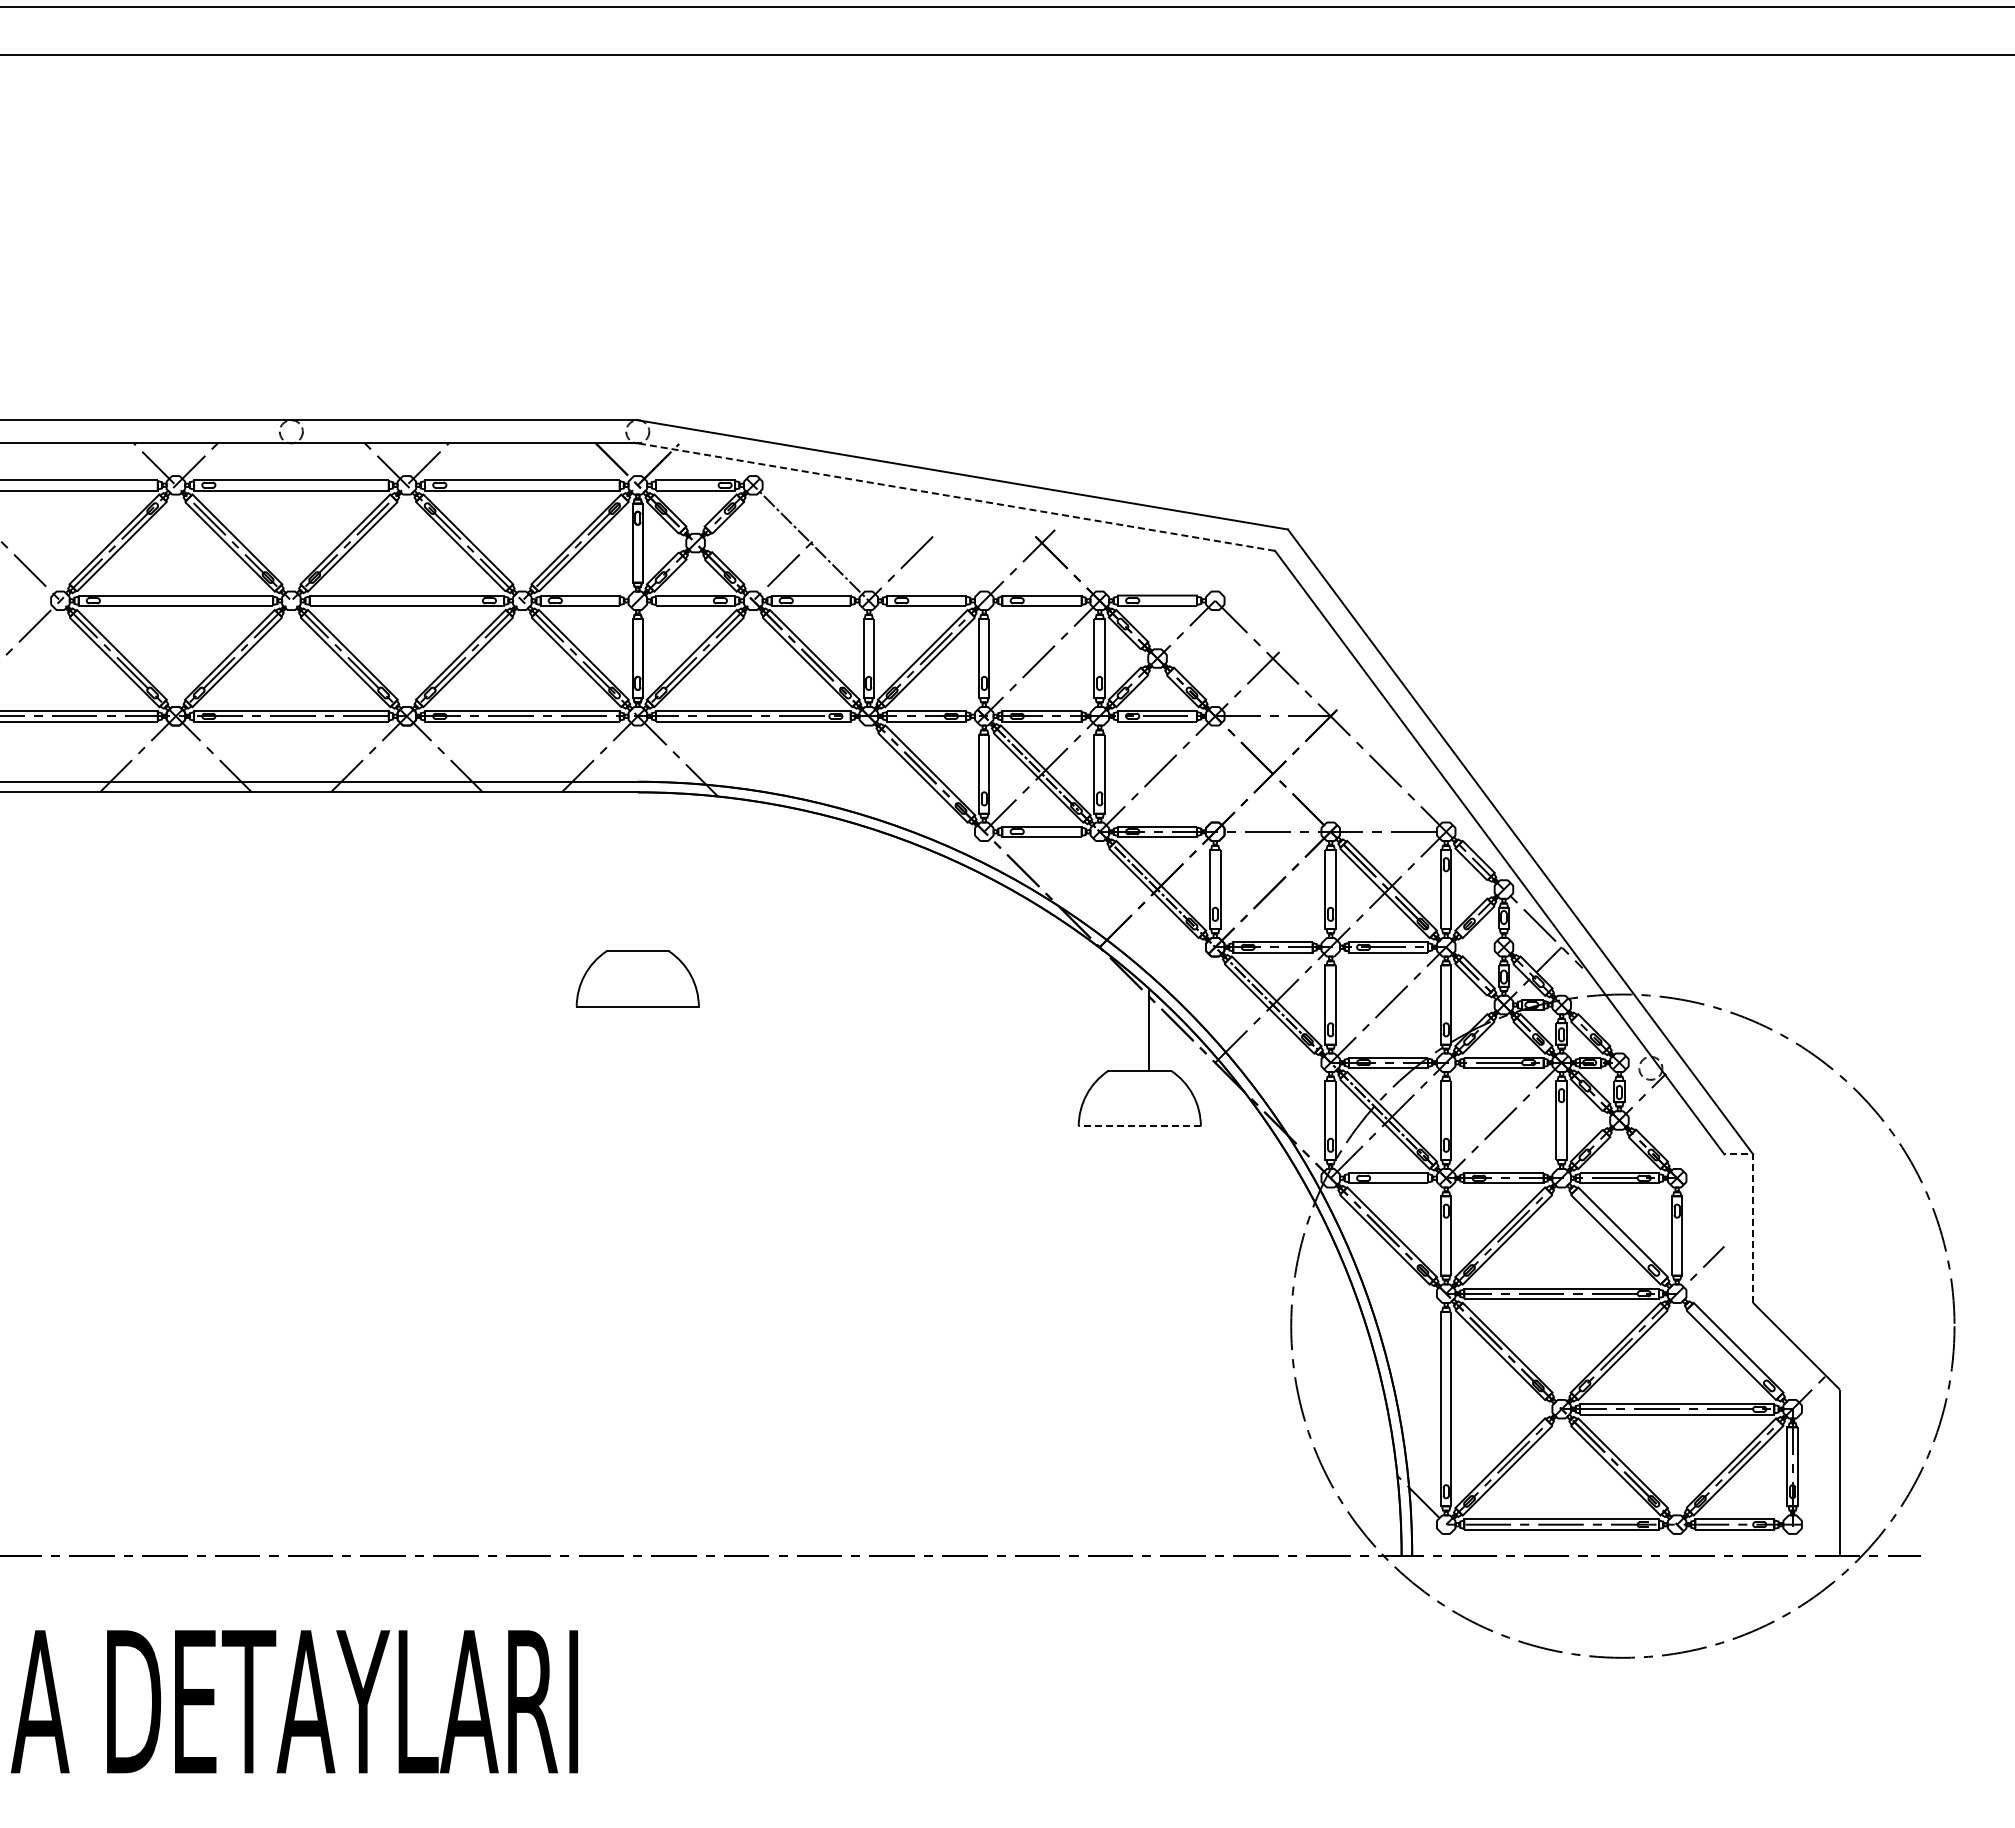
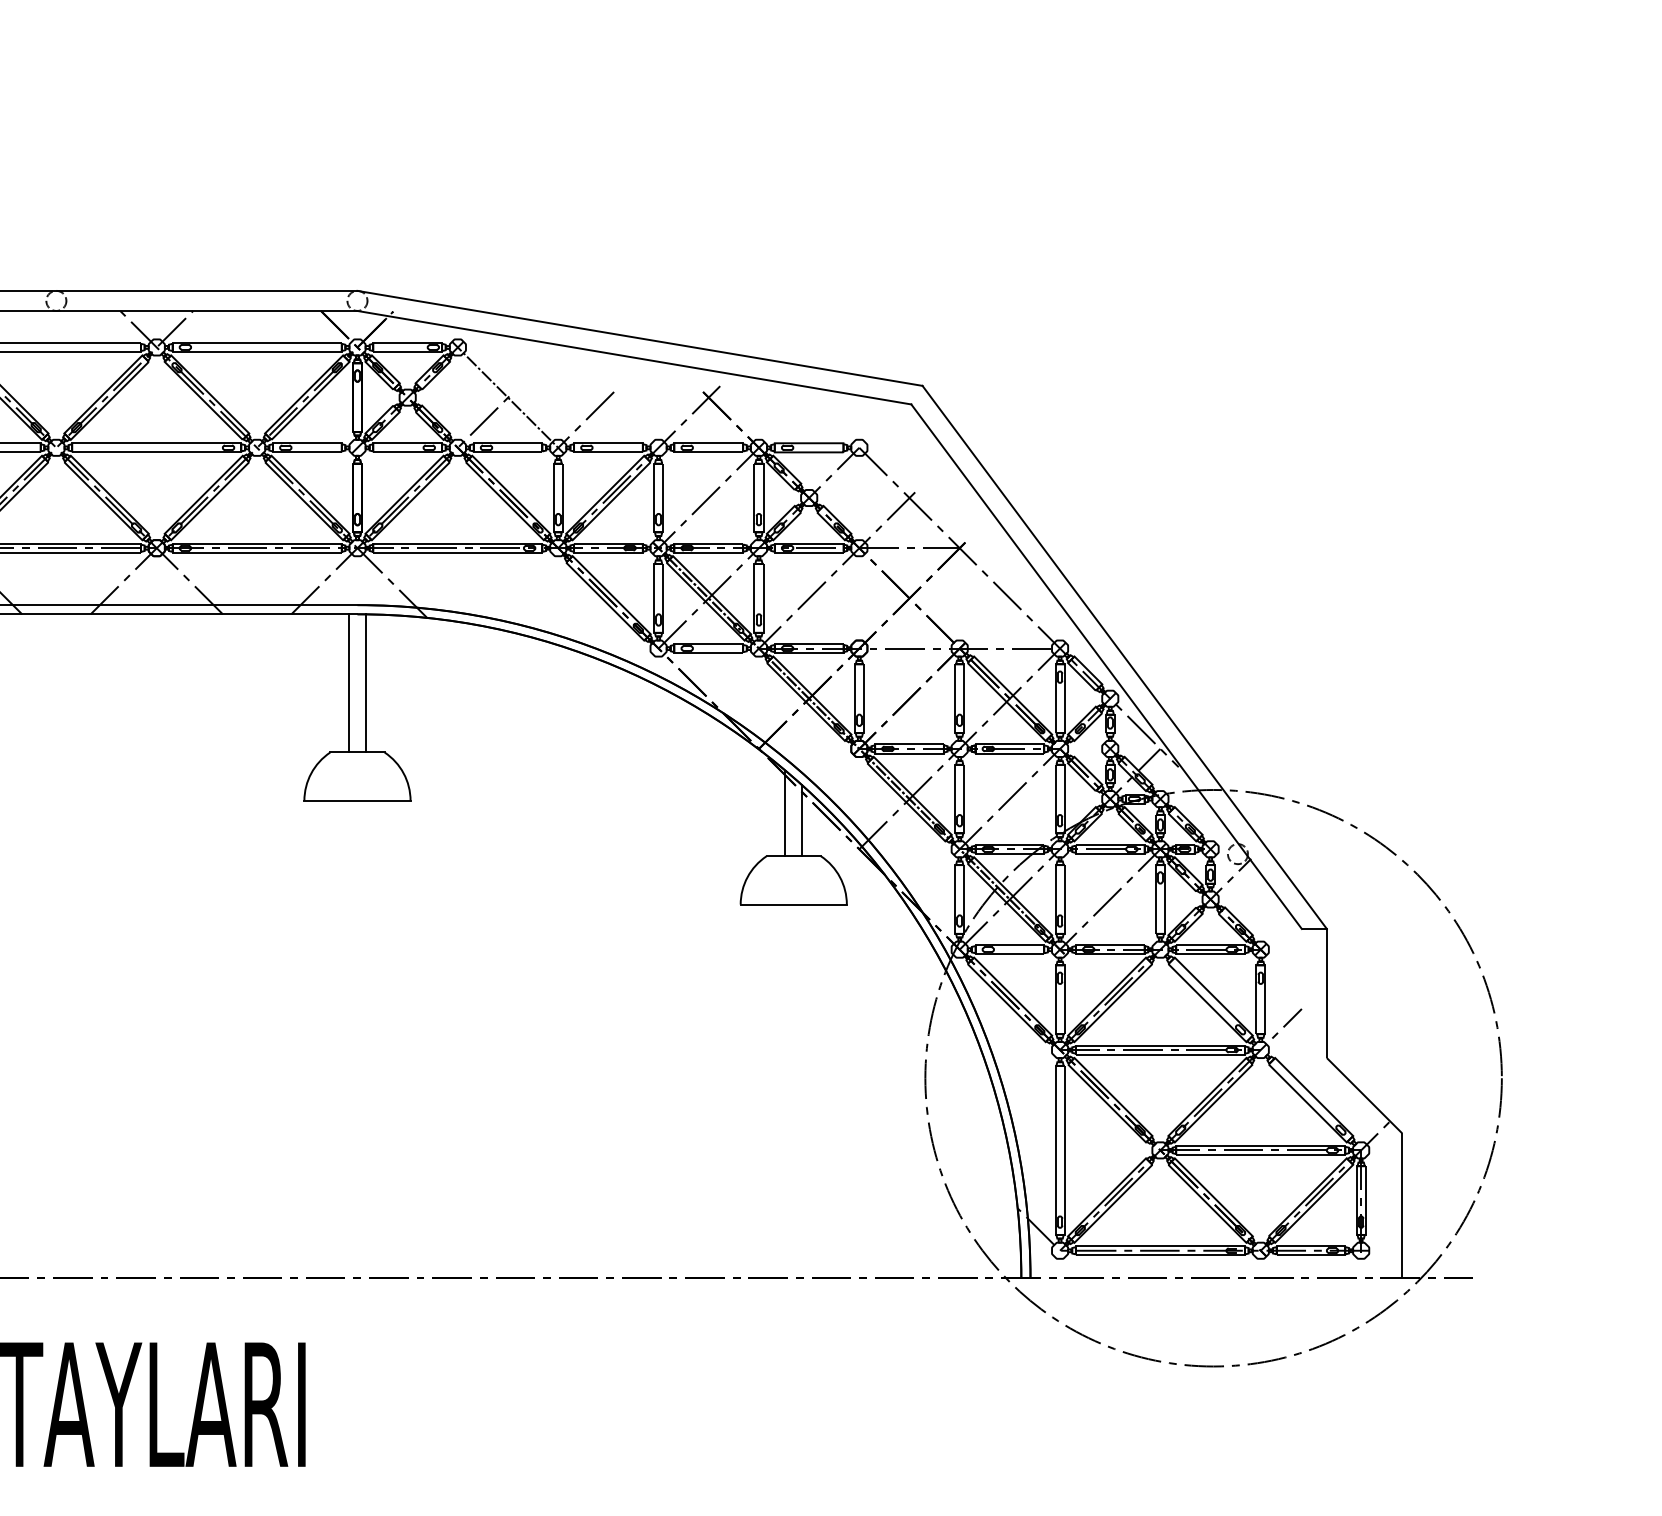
line: (955, 497) -> (633, 358), dashed -> solid
line: (628, 871) -> (349, 683), added
line: (647, 871) -> (365, 683), added
line: (1130, 1021) -> (785, 813), added
line: (1139, 1126) -> (793, 904), dashed -> solid
line: (1753, 1213) -> (1327, 980), dashed -> solid

